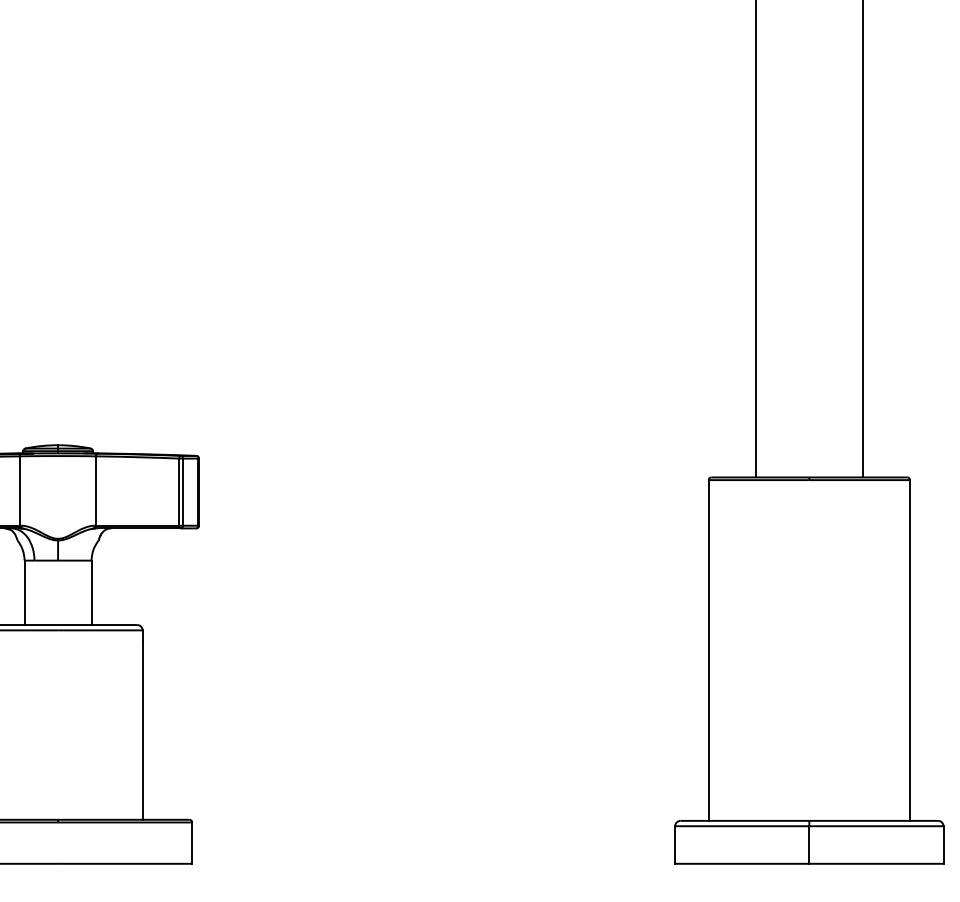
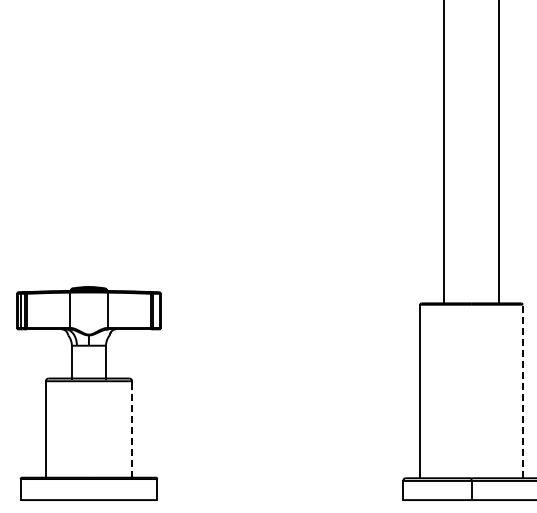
line: (909, 650) -> (522, 391), solid -> dashed
line: (143, 731) -> (132, 432), solid -> dashed

